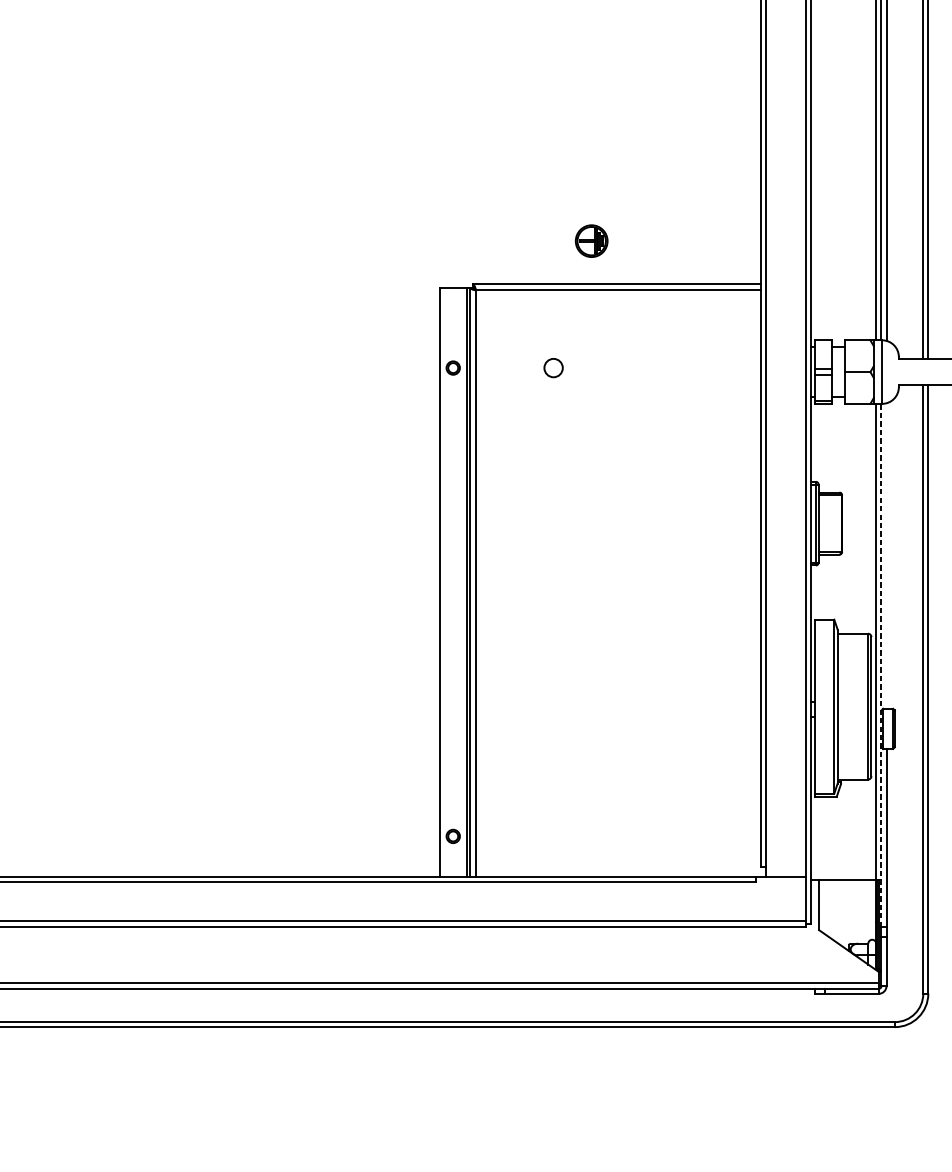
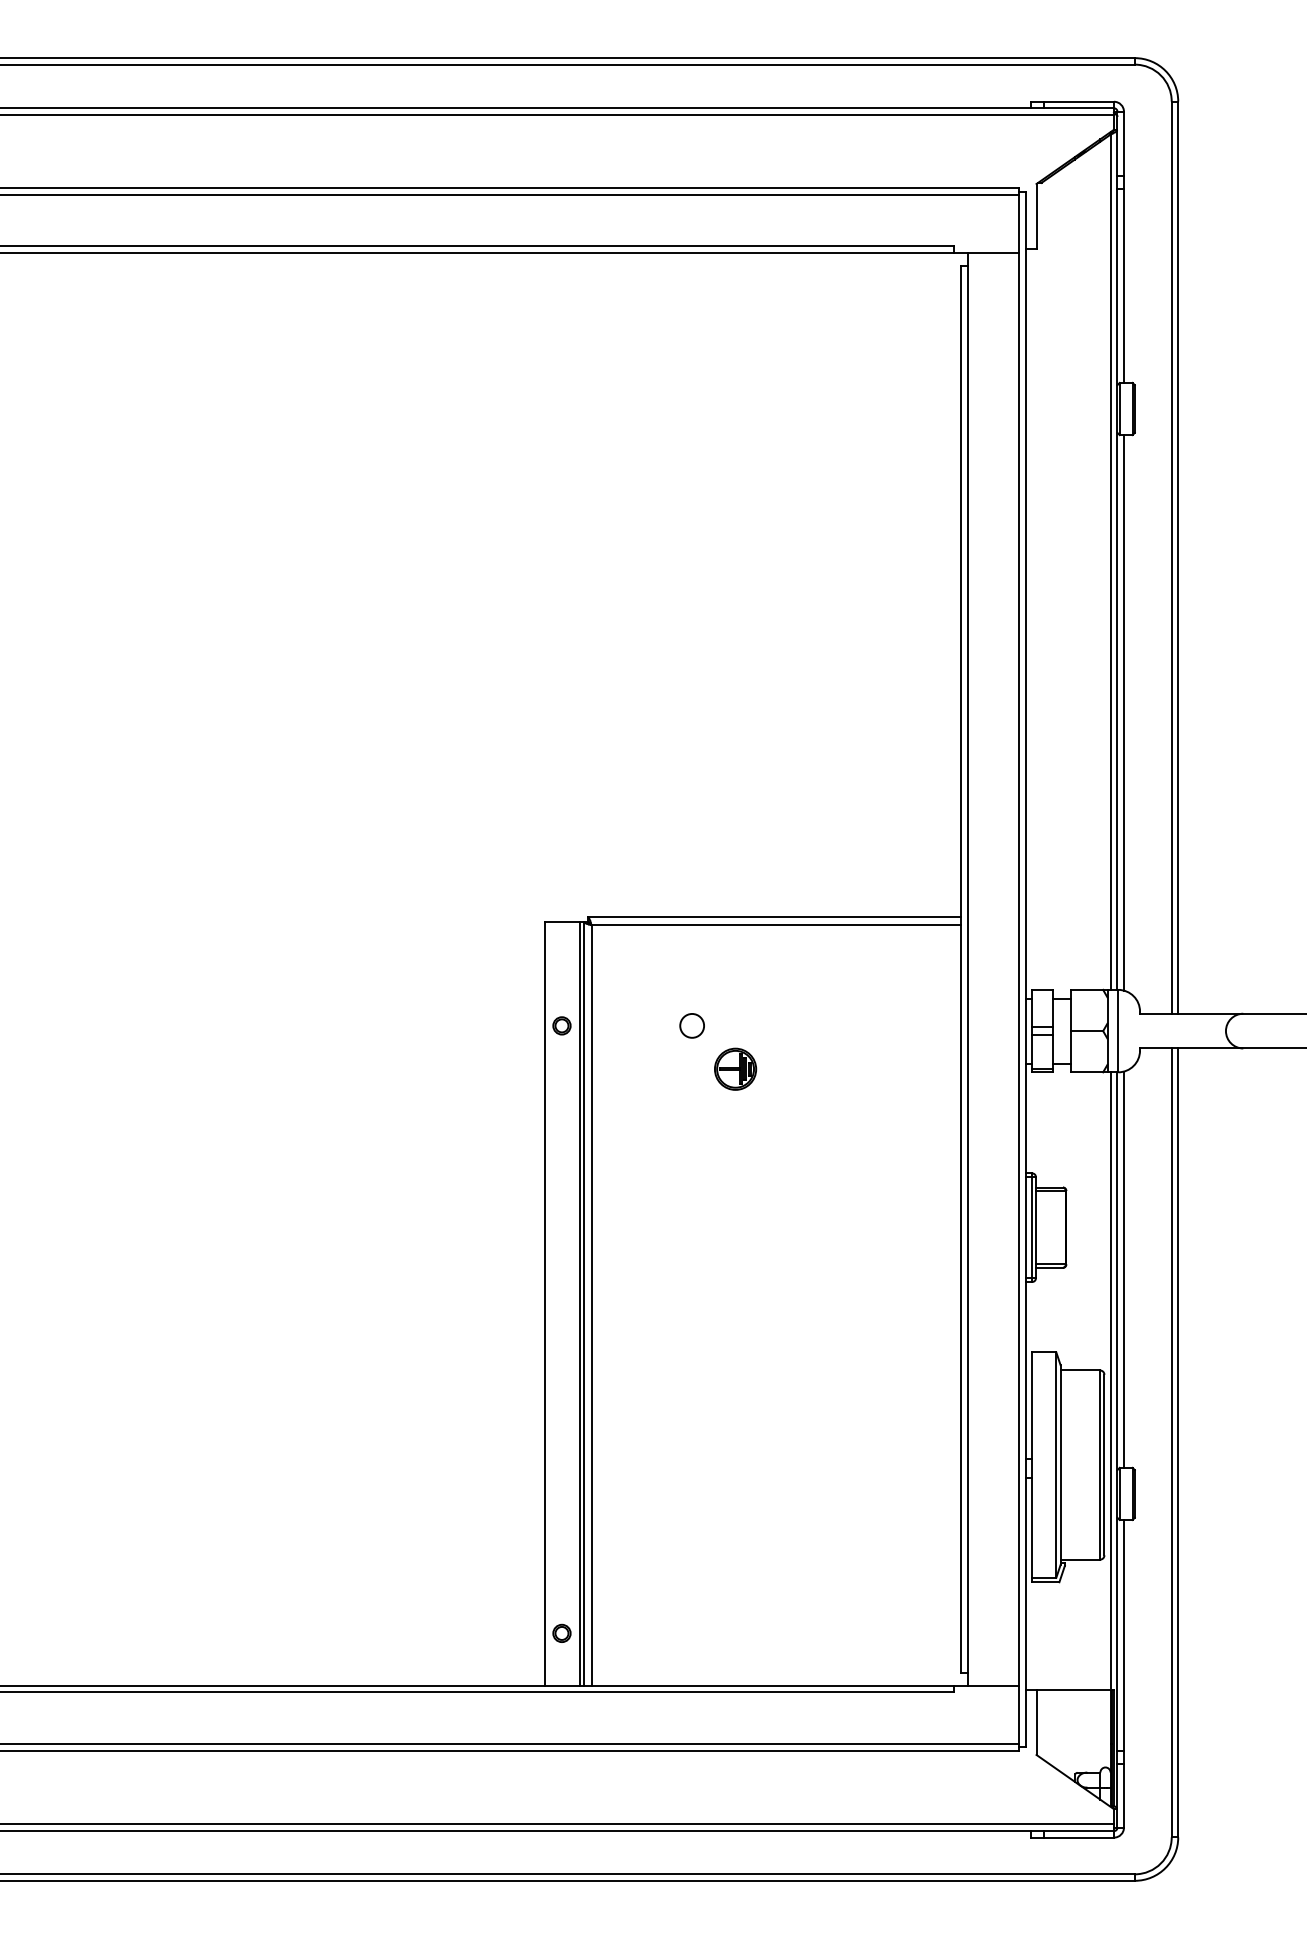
part: (591, 240) -> (735, 1068), moved
line: (886, 555) -> (1123, 1269), added
line: (881, 665) -> (1117, 1411), dashed -> solid

